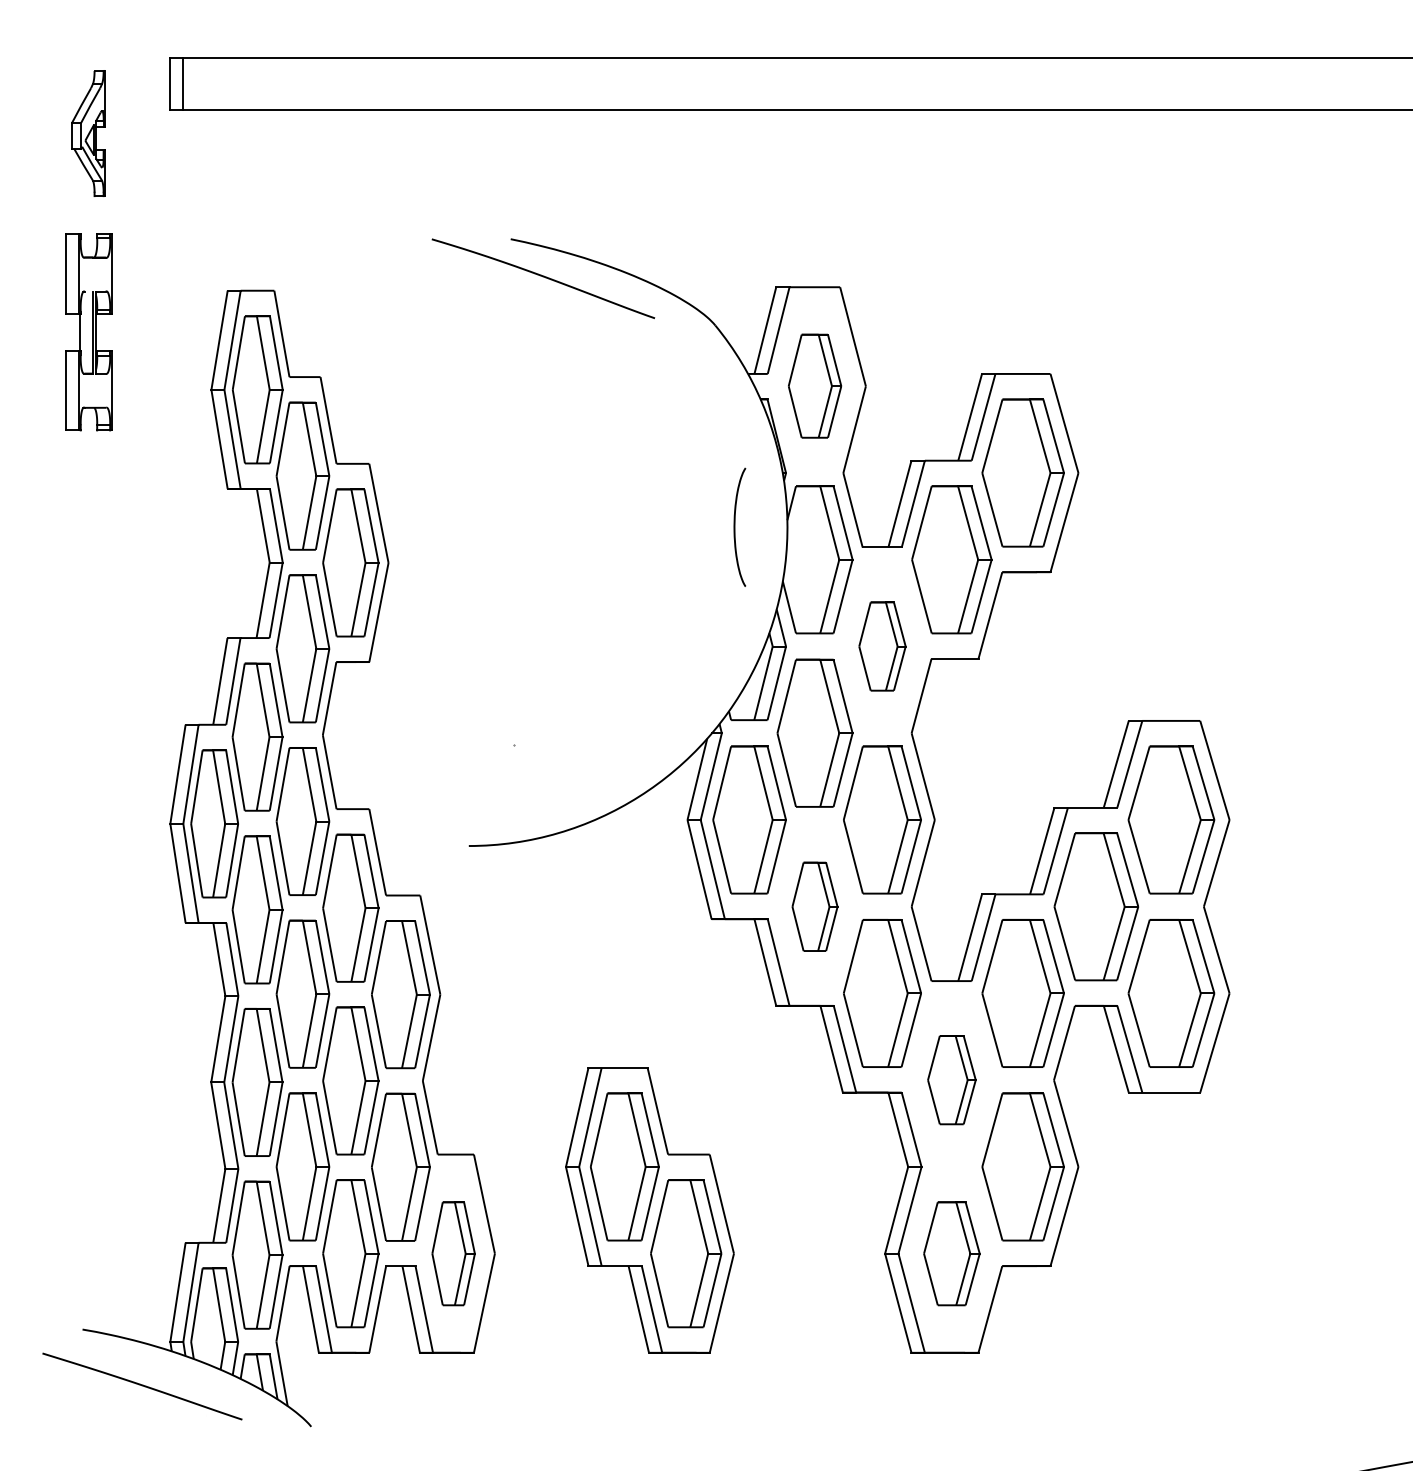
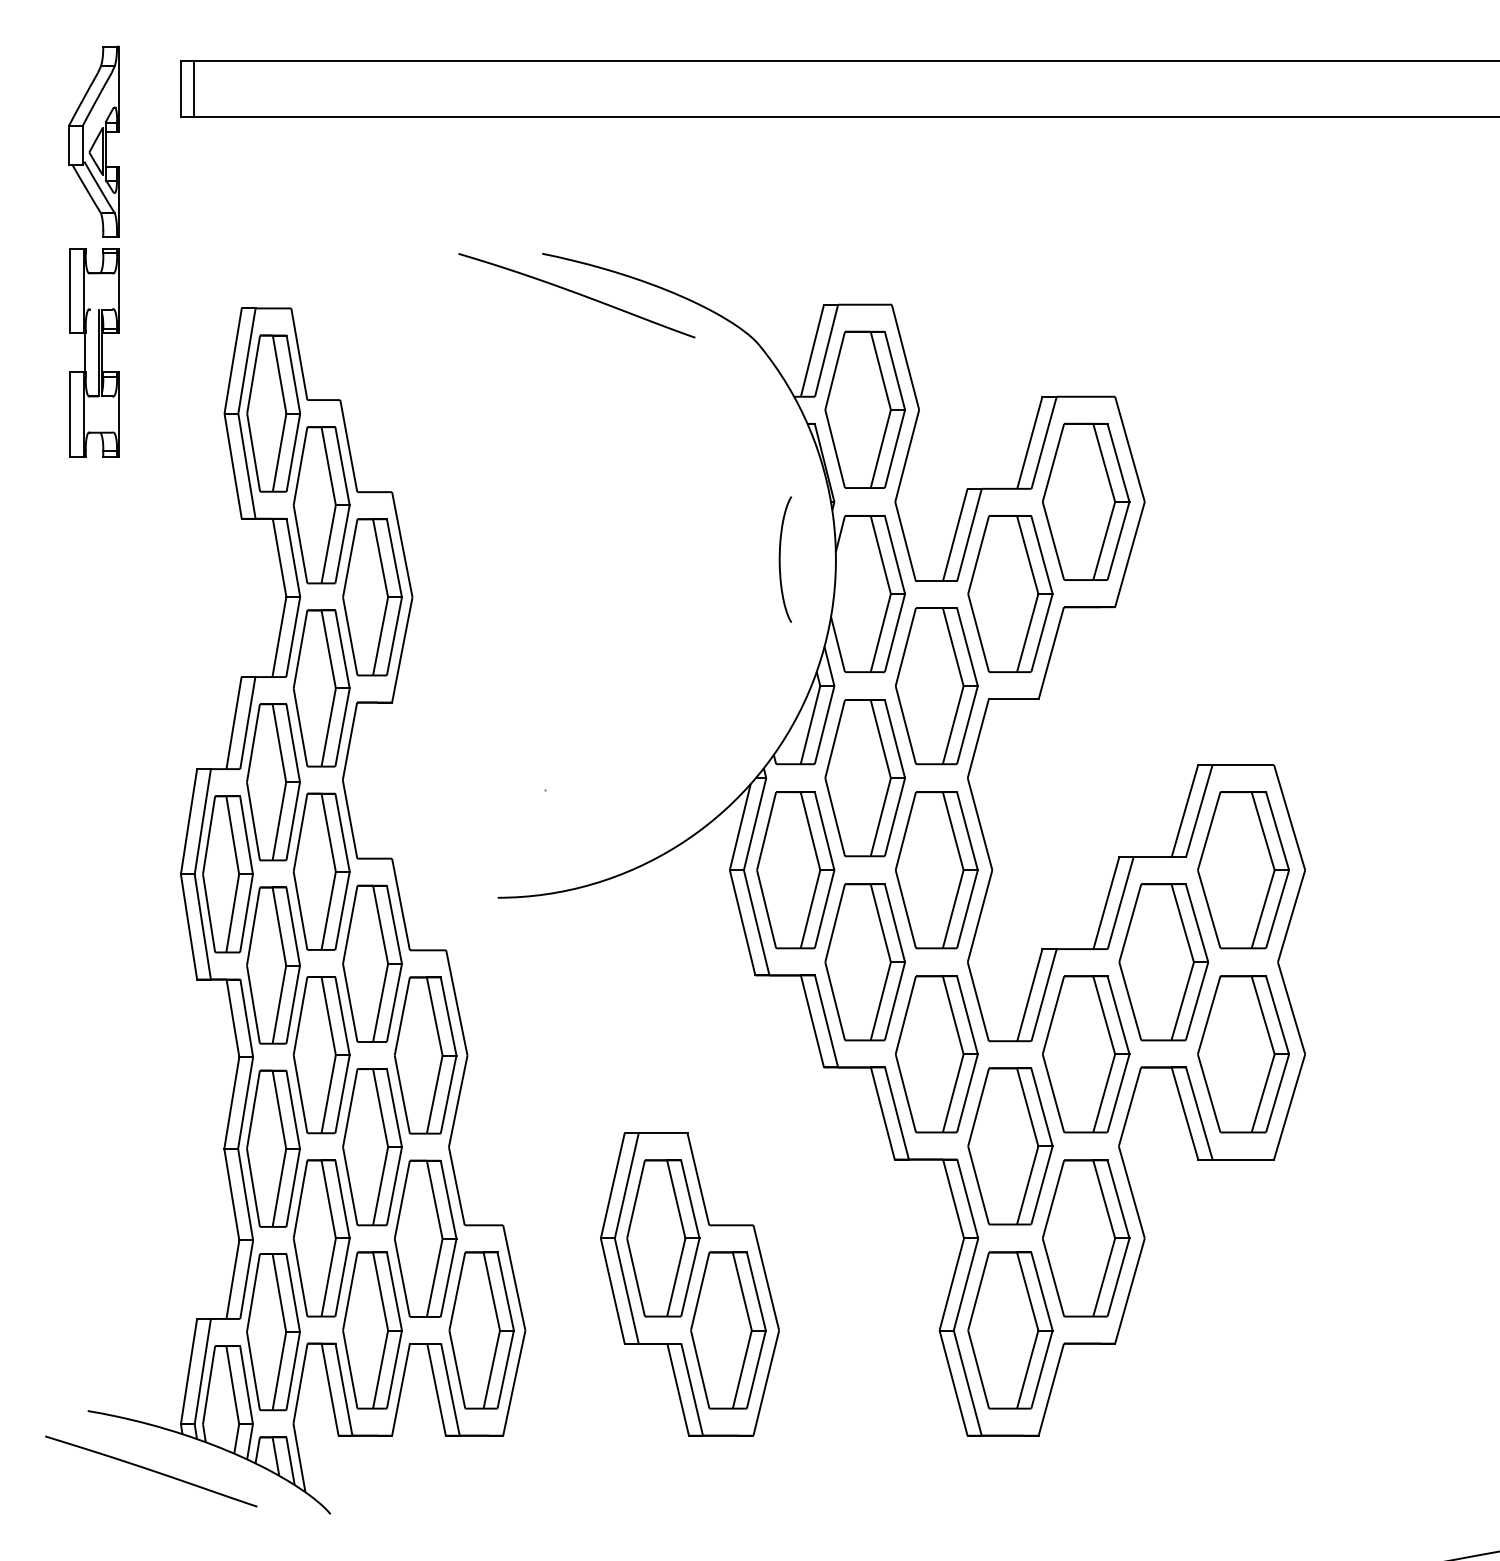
part: (88, 133) -> (94, 141), size x1.43
part: (814, 385) -> (864, 409), size x1.43
part: (882, 646) -> (936, 686), size x1.67
part: (814, 906) -> (864, 961), size x1.67
part: (951, 1079) -> (1010, 1145), size x1.67
part: (453, 1253) -> (481, 1330), size x1.43
part: (951, 1253) -> (1010, 1330), size x1.43

